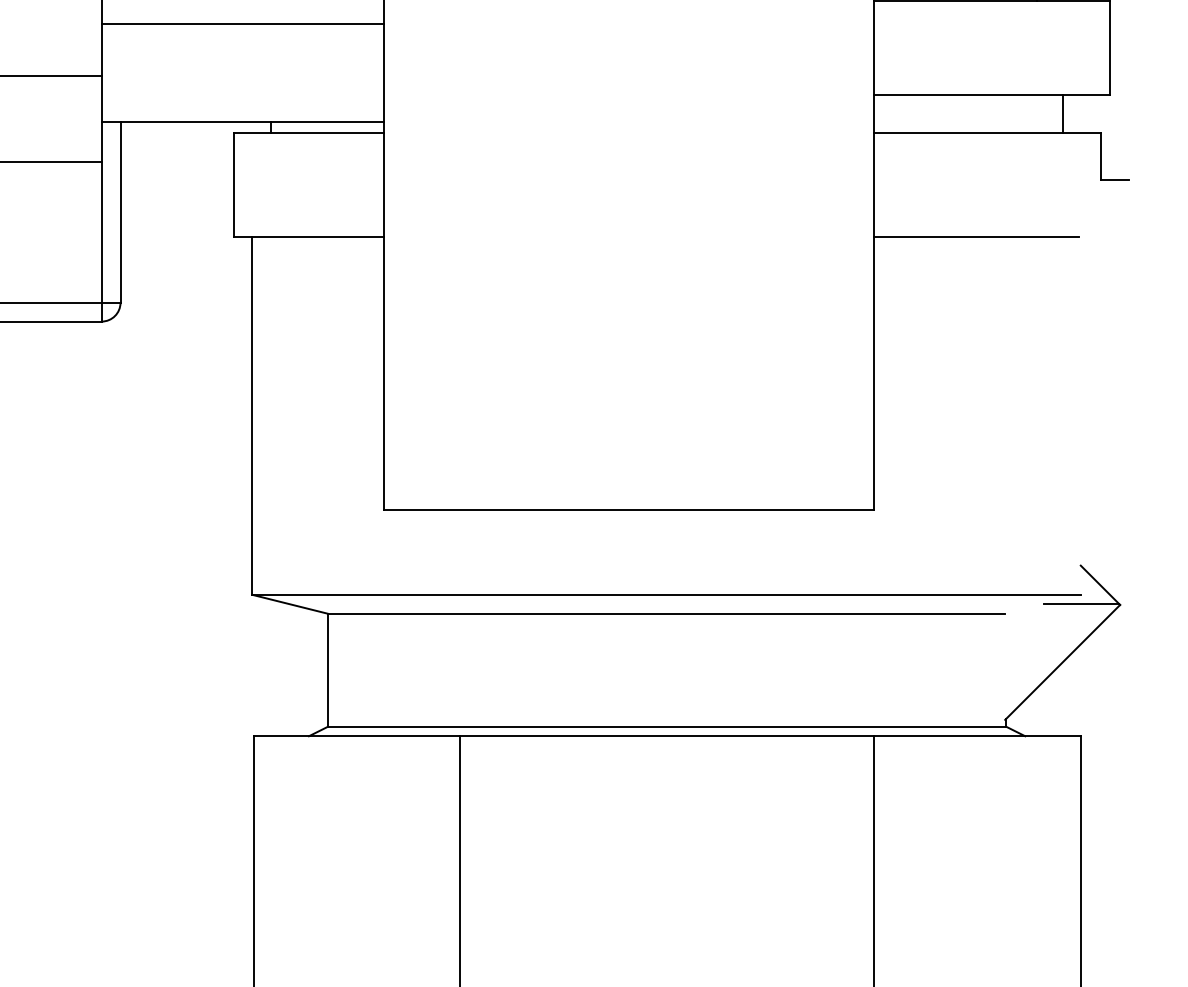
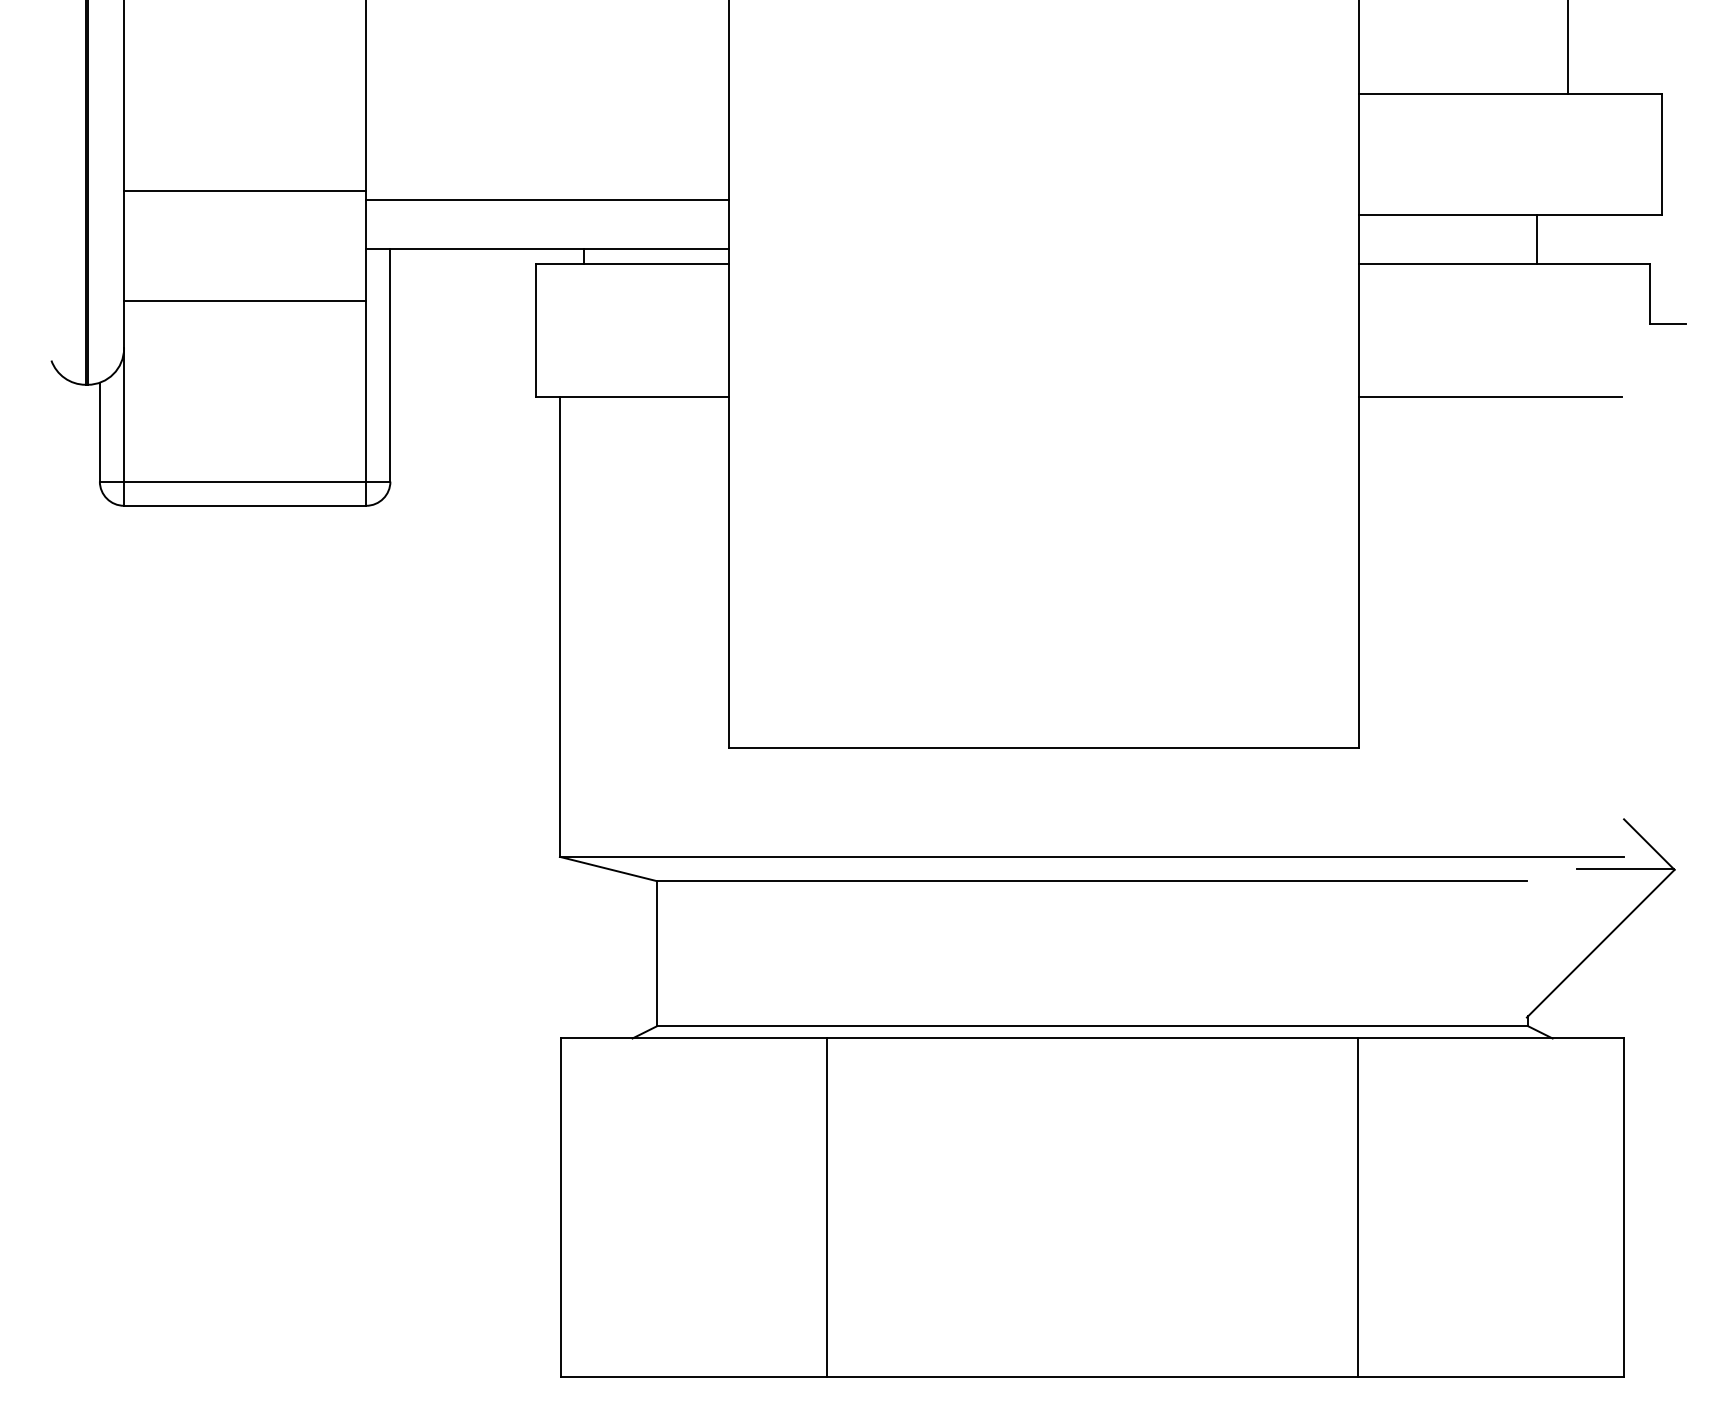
line: (242, 24) -> (547, 200), moved
line: (1063, 114) -> (1537, 239), moved

